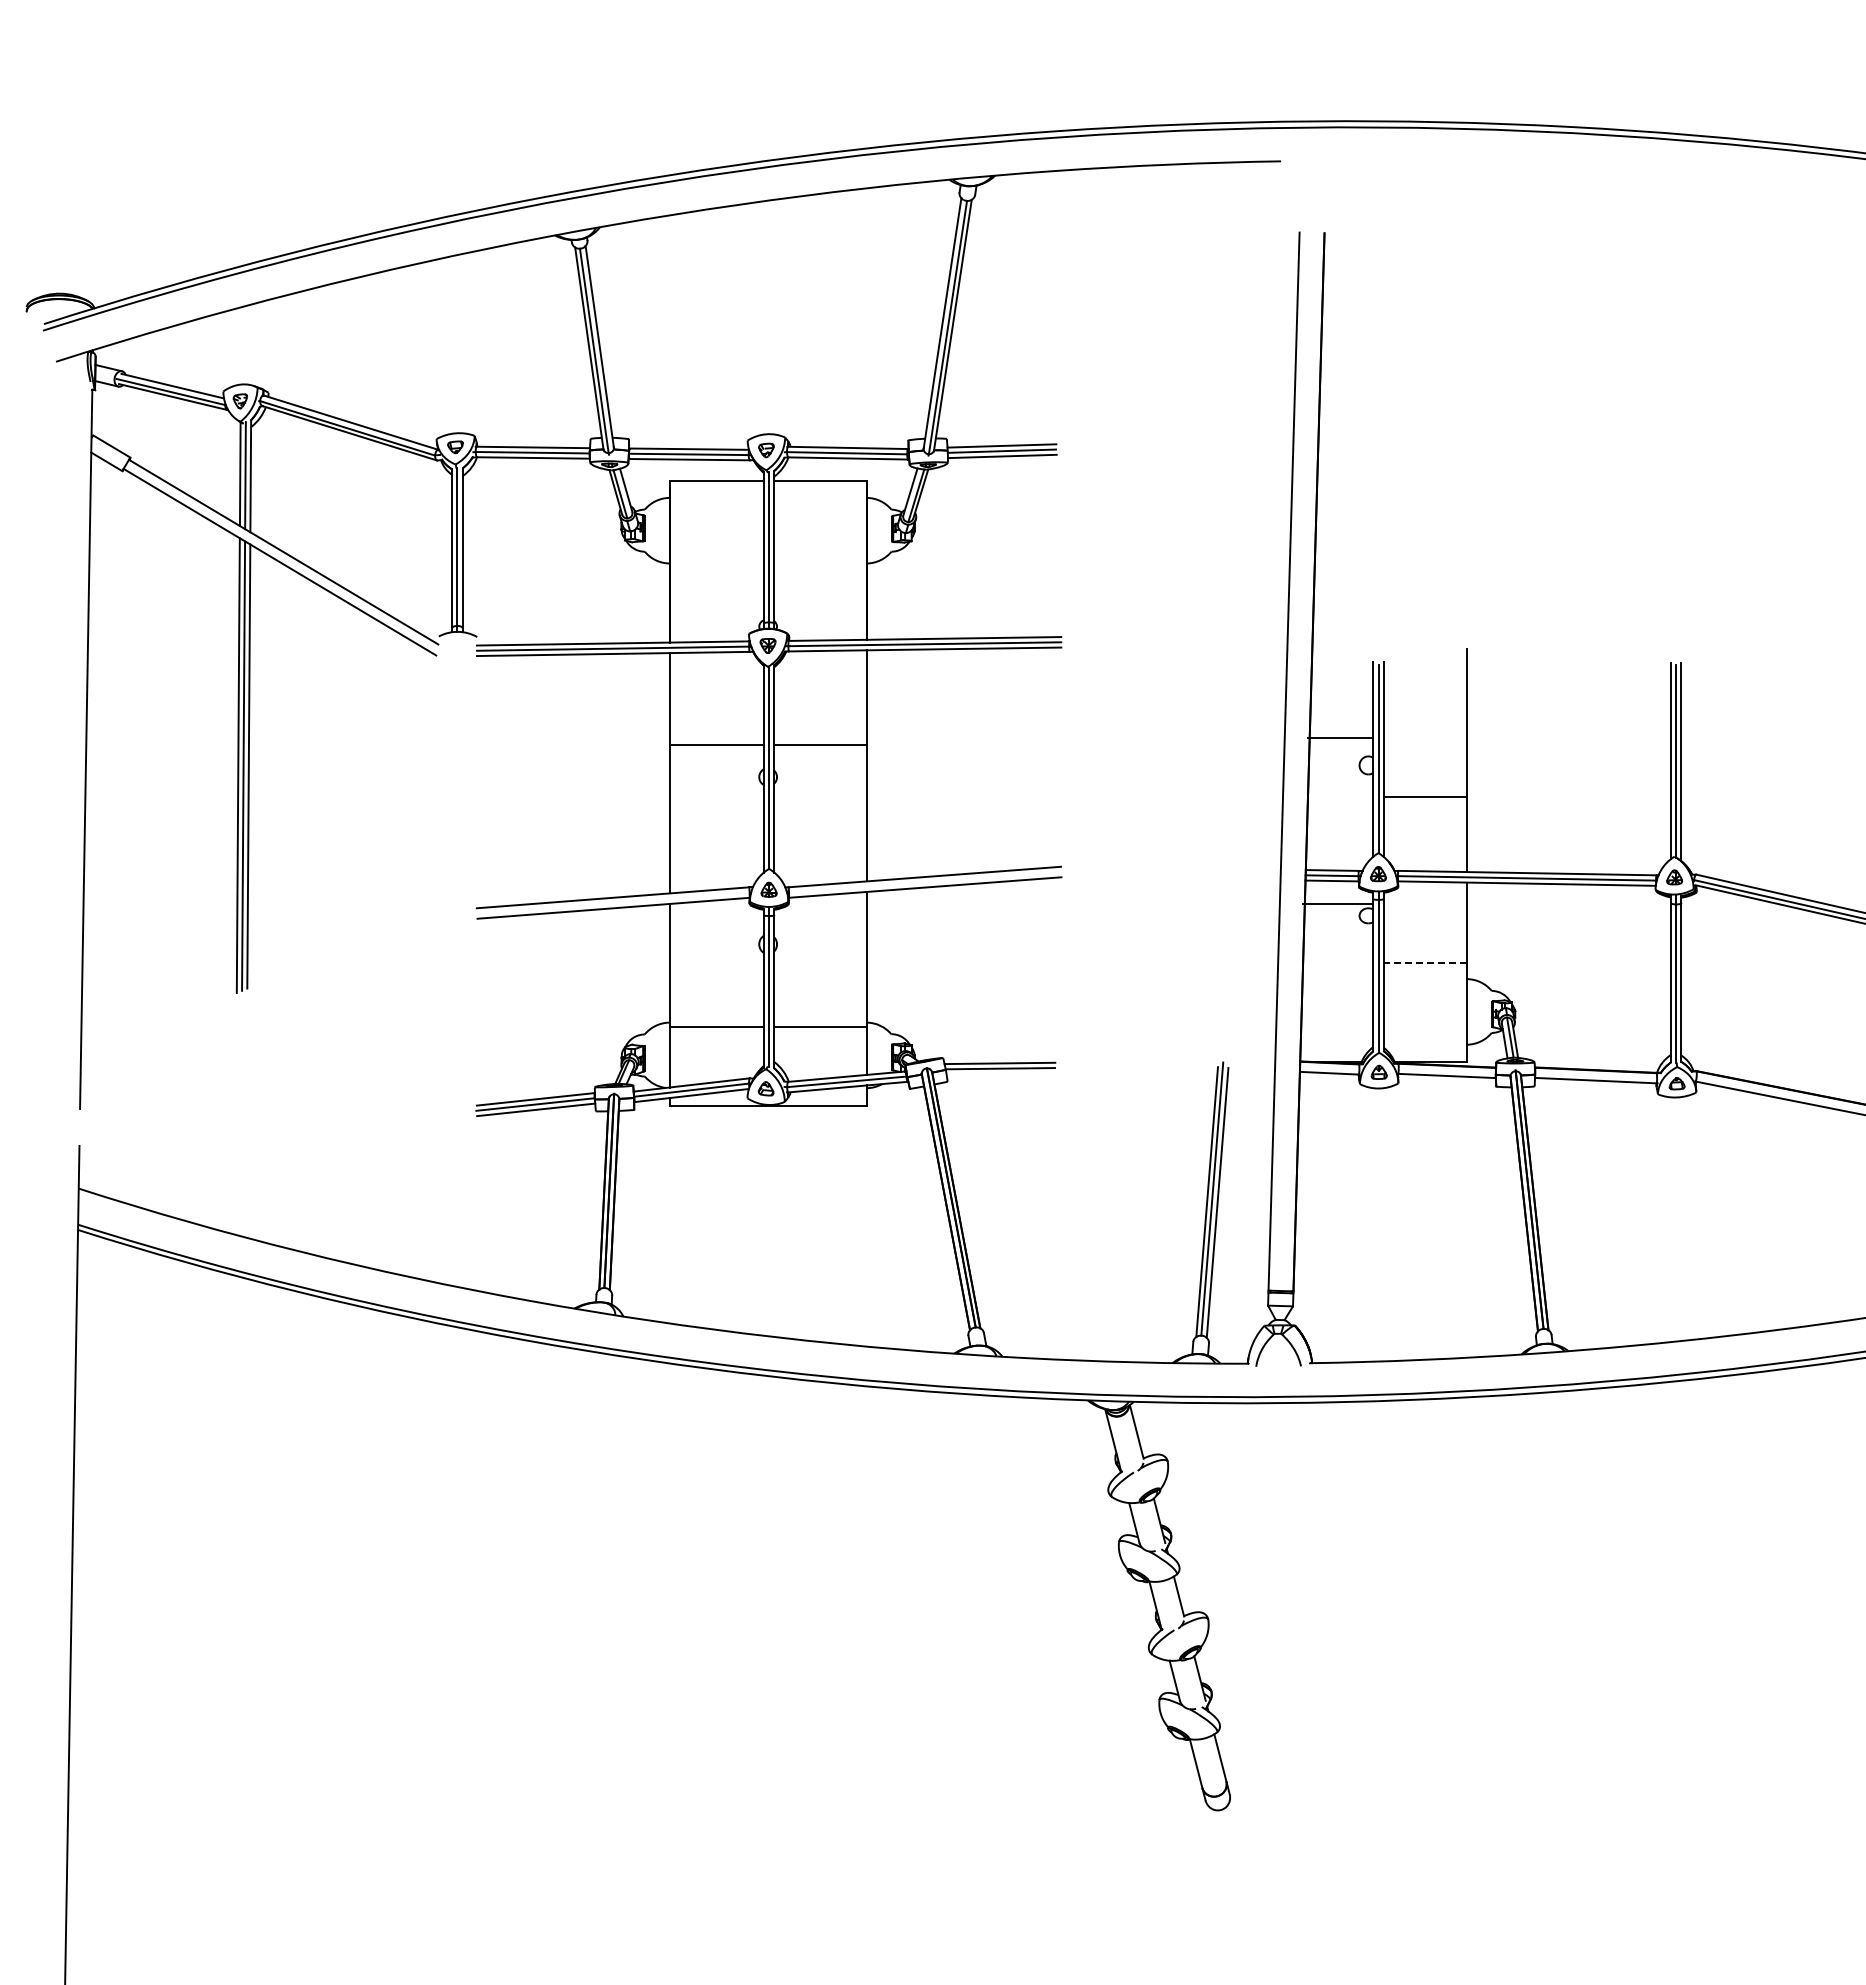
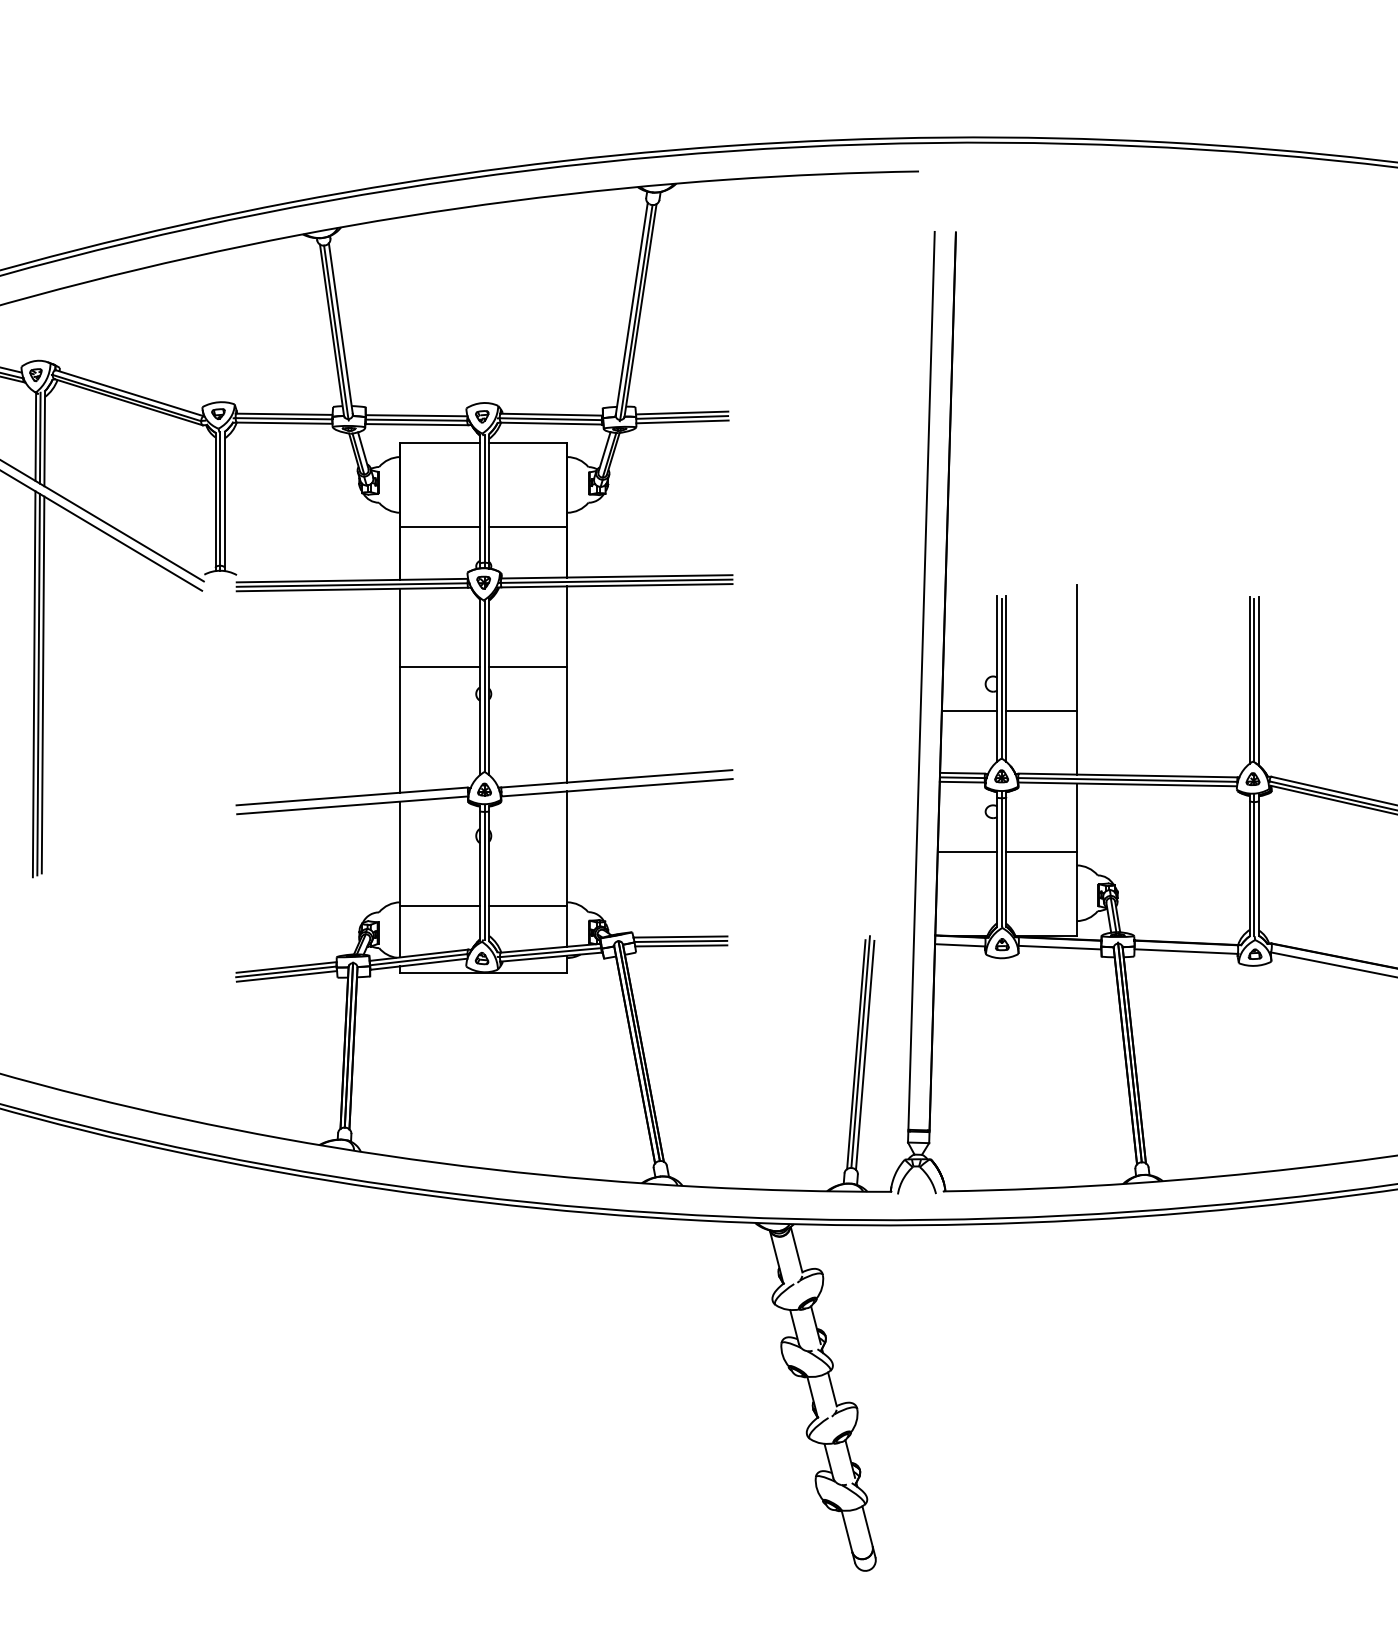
line: (716, 579) -> (439, 526), added
line: (820, 579) -> (528, 526), added
line: (1340, 738) -> (969, 711), moved
line: (1338, 903) -> (967, 851), moved
line: (1425, 962) -> (1041, 851), dashed -> solid
line: (1000, 1073) -> (680, 945), added

